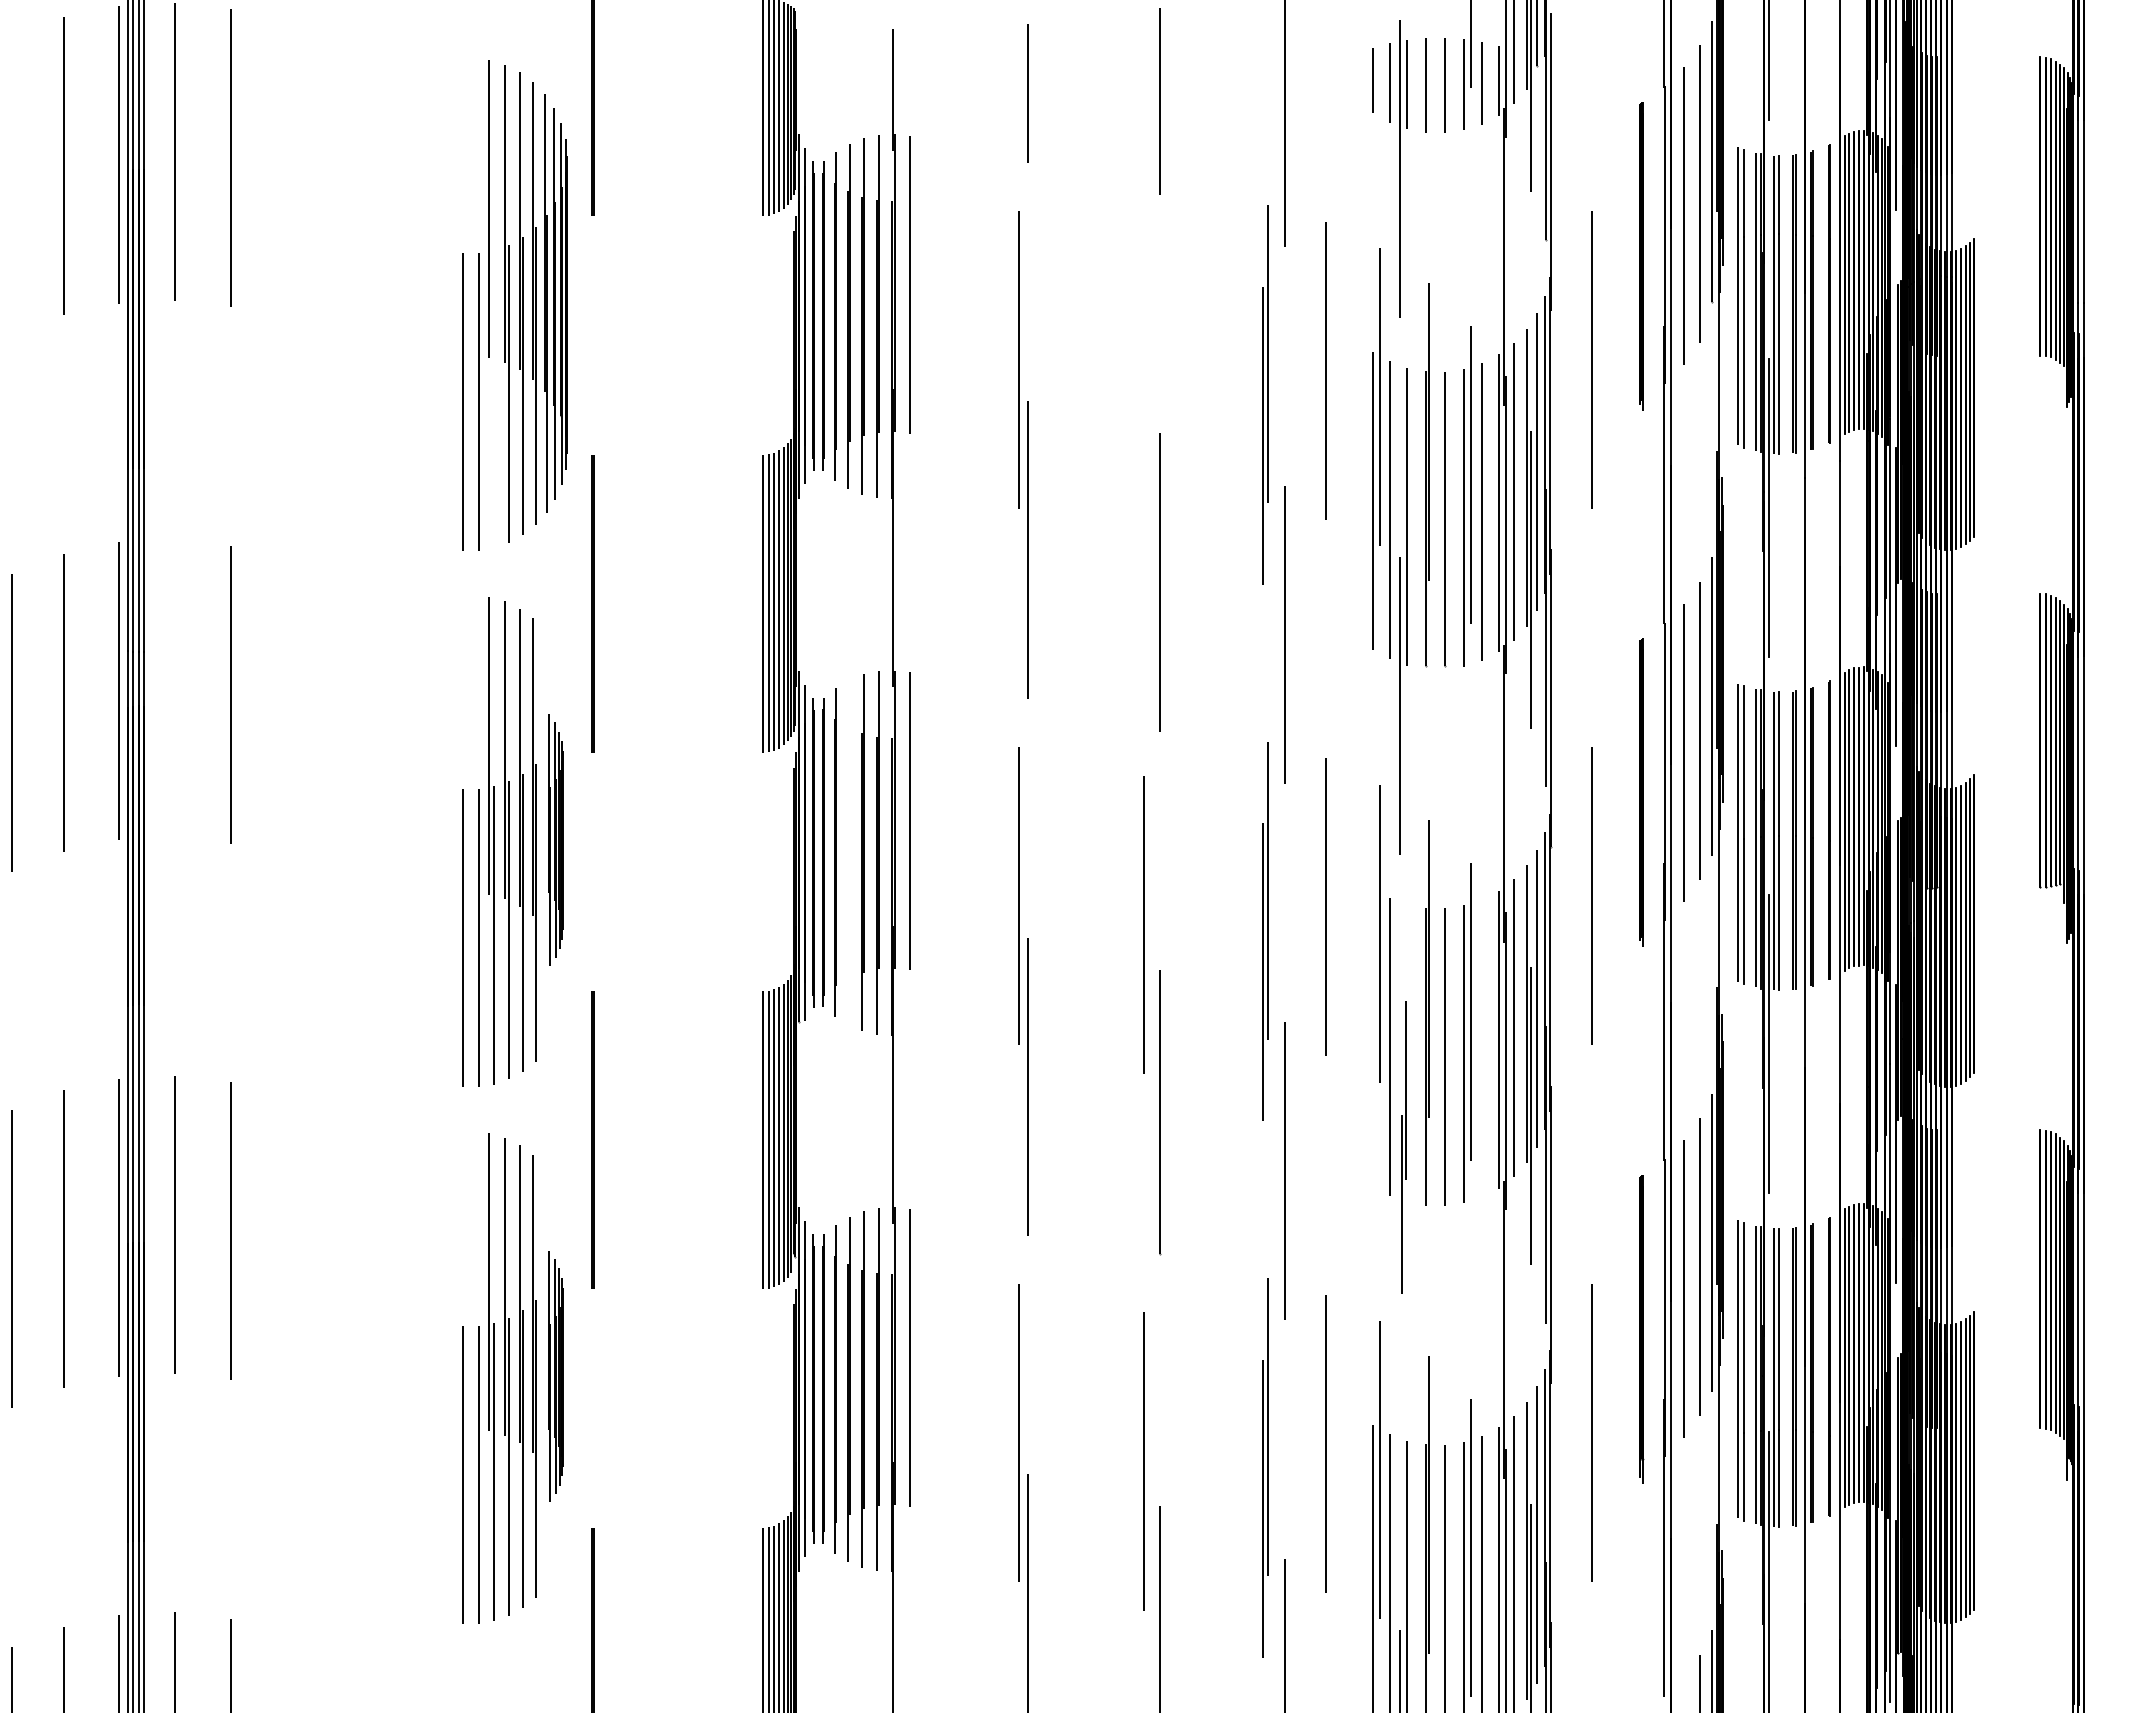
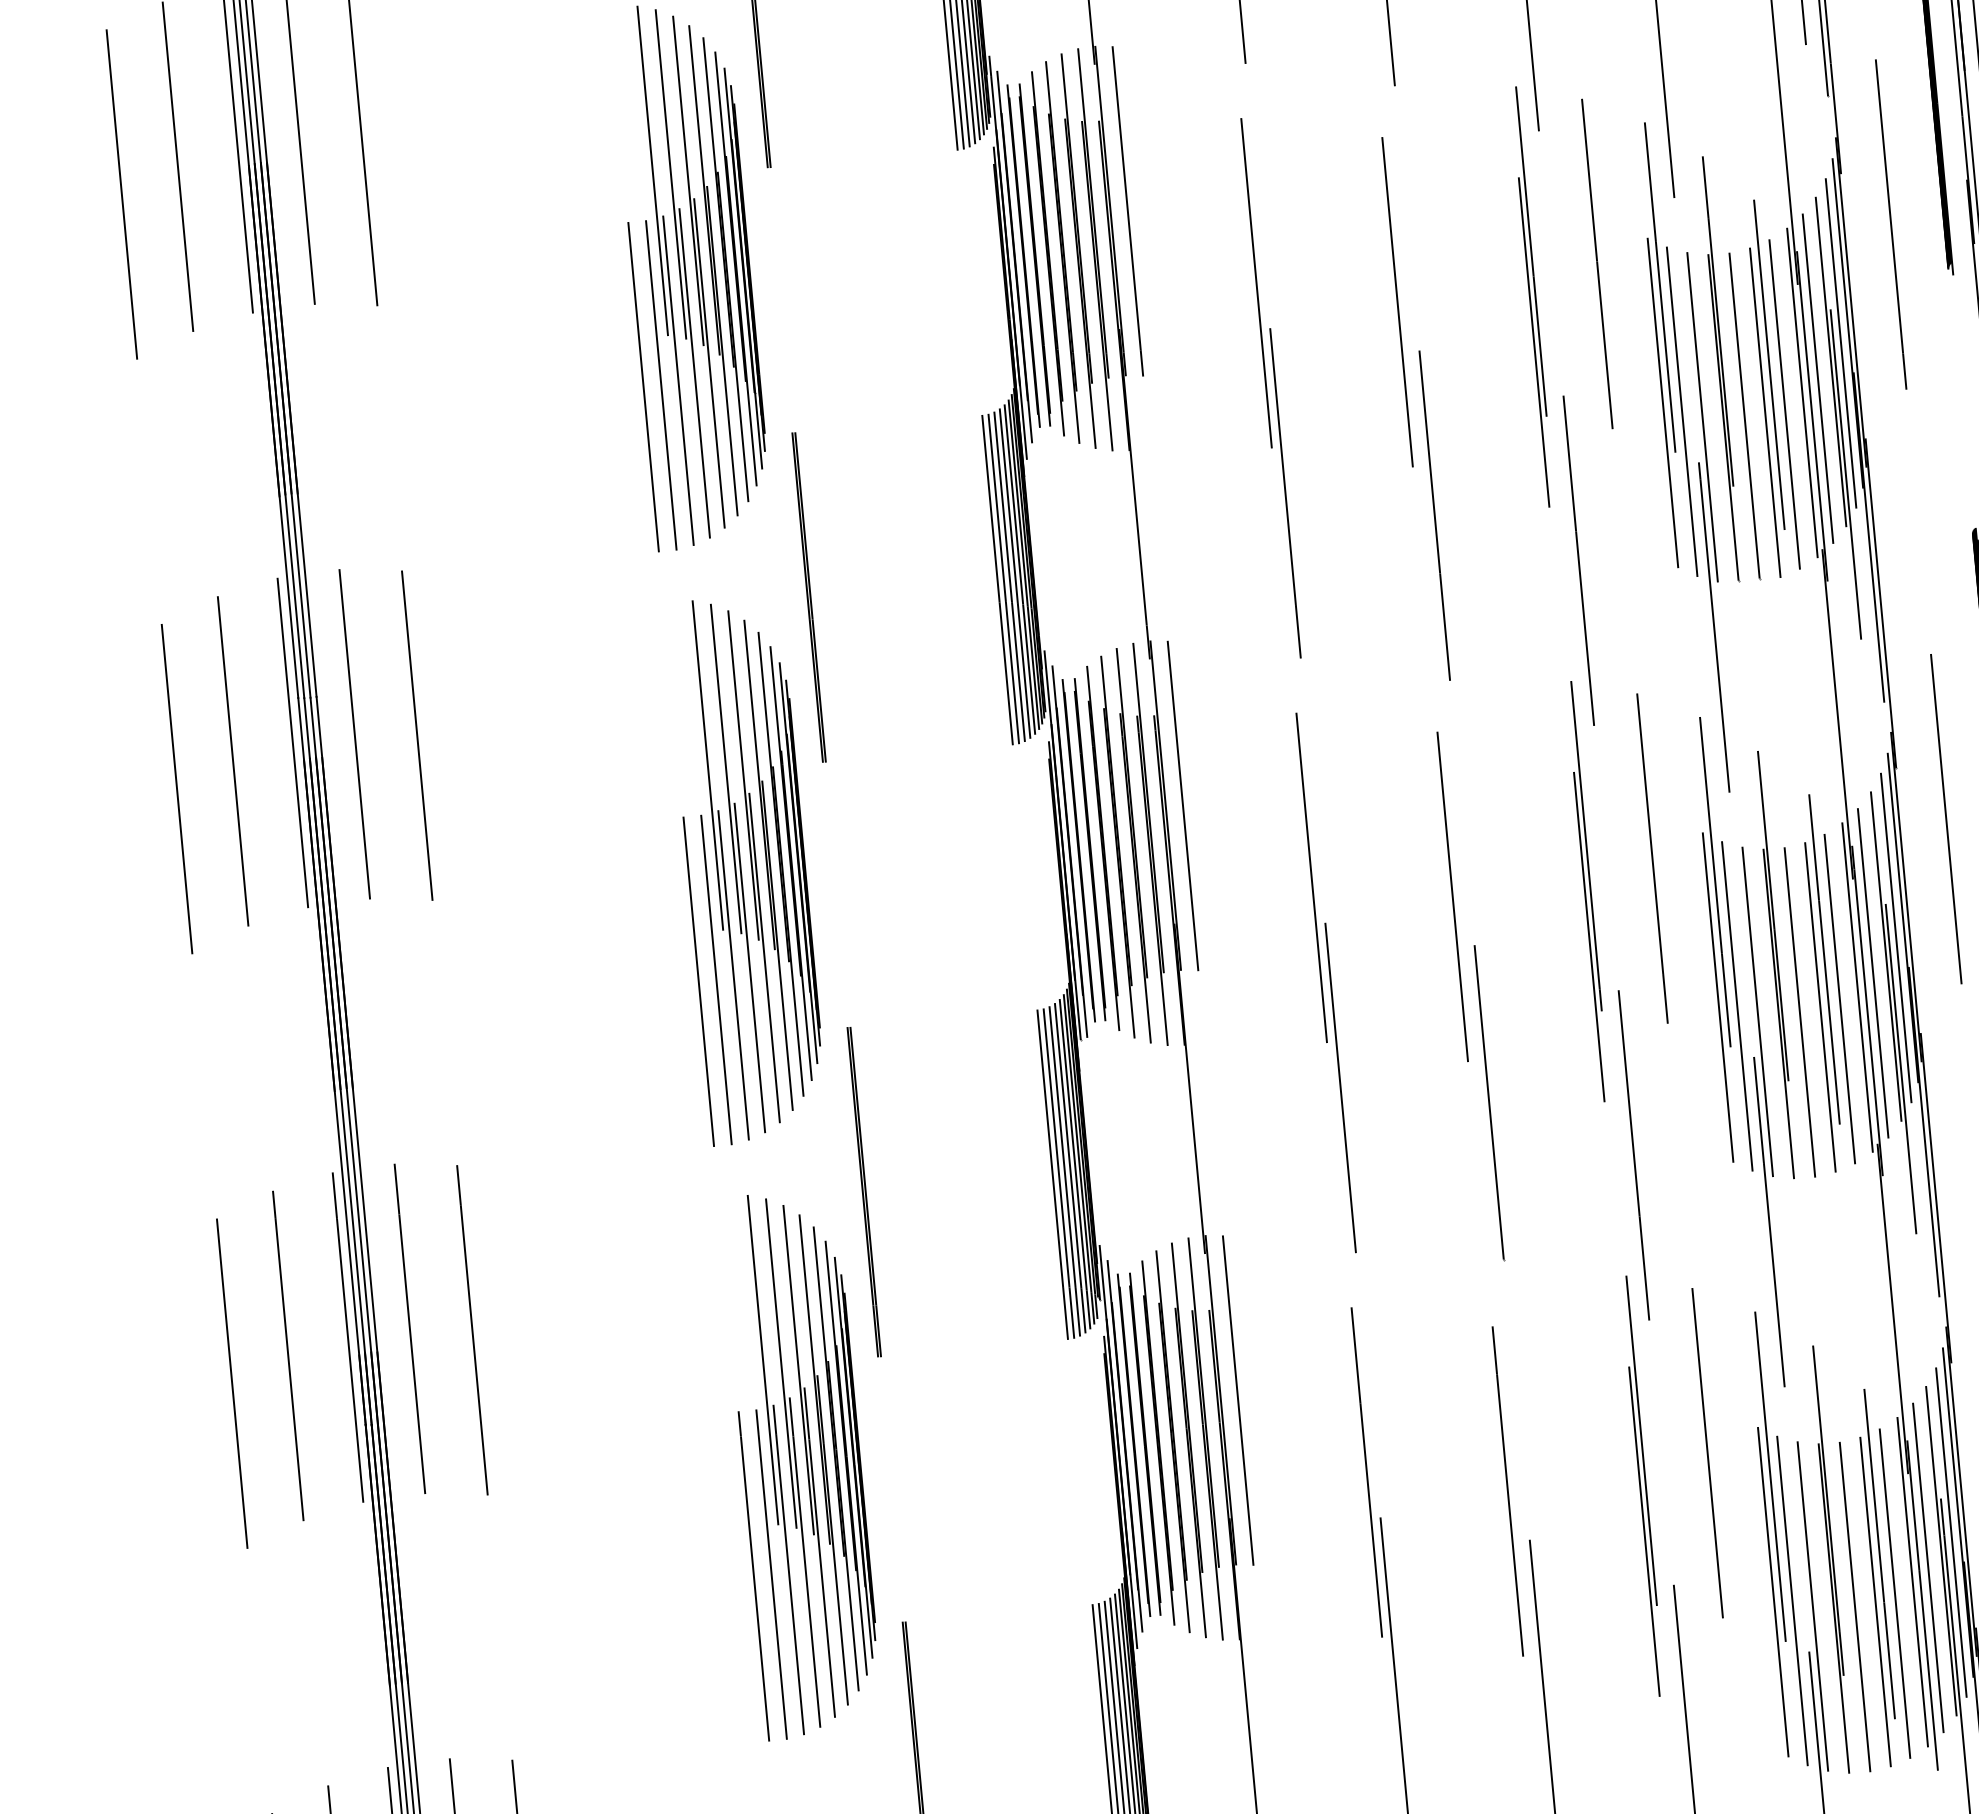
line: (11, 186) -> (121, 194), added
line: (1144, 388) -> (1398, 302), added
line: (494, 399) -> (678, 381), added
line: (175, 688) -> (354, 734), added
part: (555, 839) -> (791, 862), size x1.67
line: (848, 852) -> (1117, 846), added
line: (1373, 1037) -> (1718, 997), added
line: (1481, 1048) -> (1839, 999), added
part: (1403, 1147) -> (1763, 1116), size x1.67
part: (555, 1376) -> (846, 1457), size x1.67

